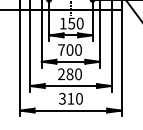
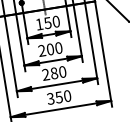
text: (61, 49) -> (41, 50), 700 -> 200
text: (70, 98) -> (58, 97), 310 -> 350

